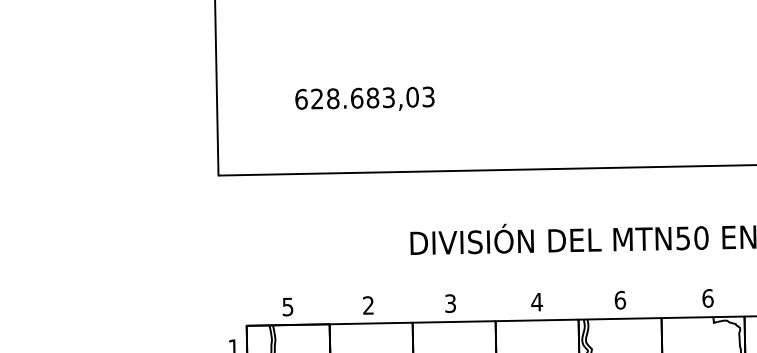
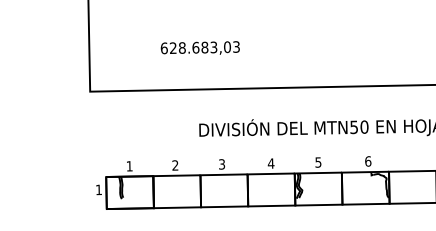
text: (363, 97) -> (199, 47), moved
text: (620, 300) -> (318, 162), 6 -> 5
text: (287, 307) -> (129, 166), 5 -> 1

